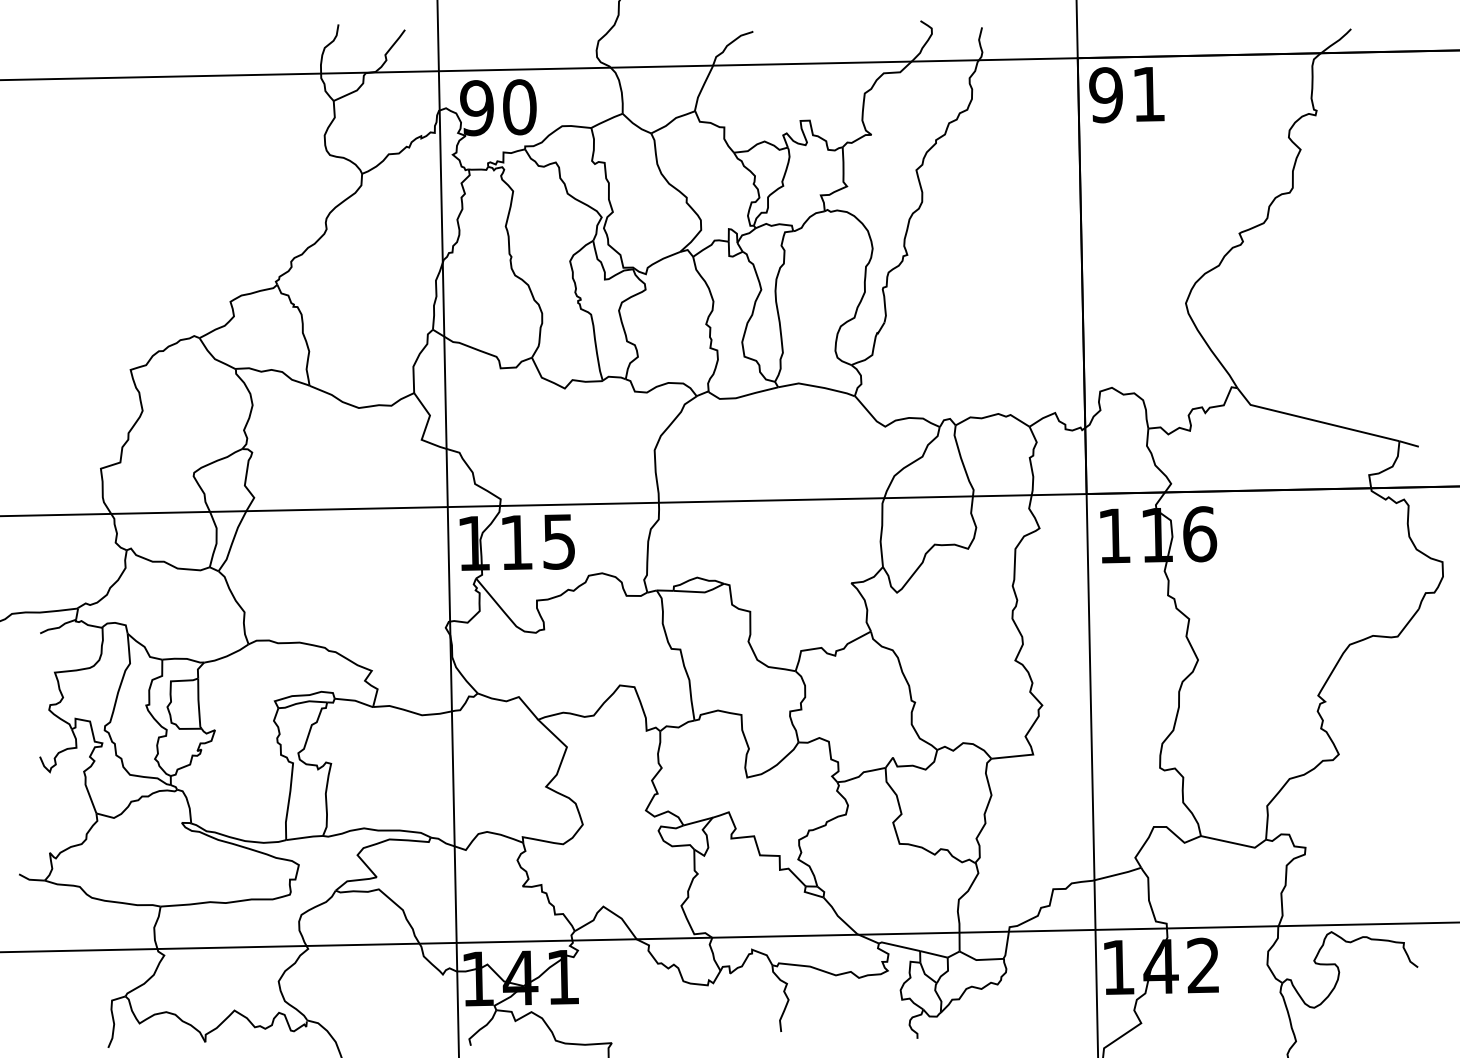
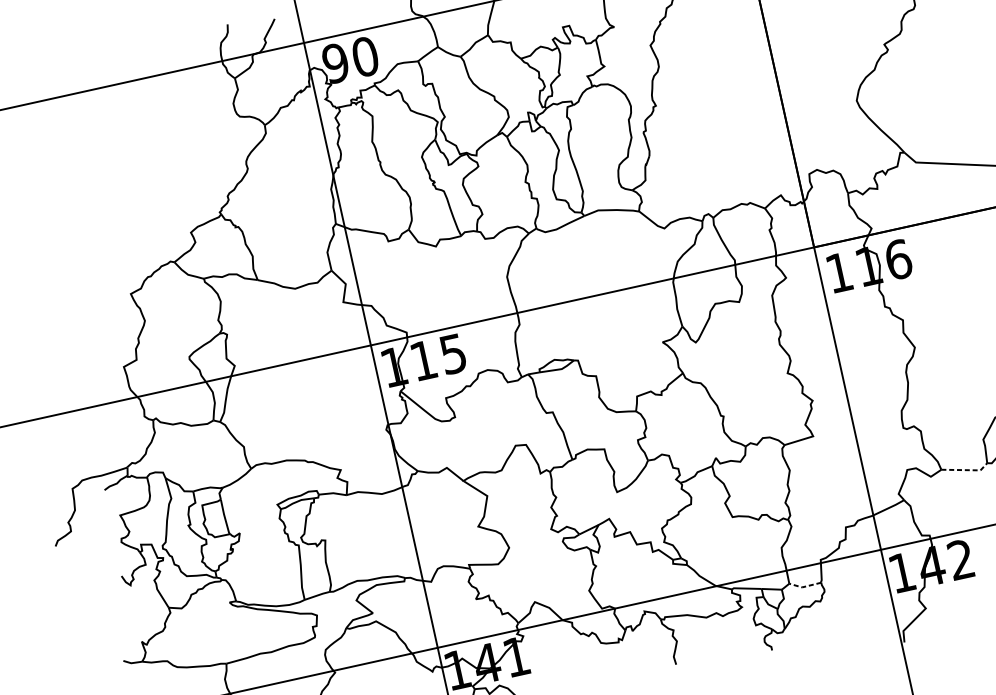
line: (1235, 843) -> (966, 470), solid -> dashed
line: (980, 959) -> (804, 586), solid -> dashed

